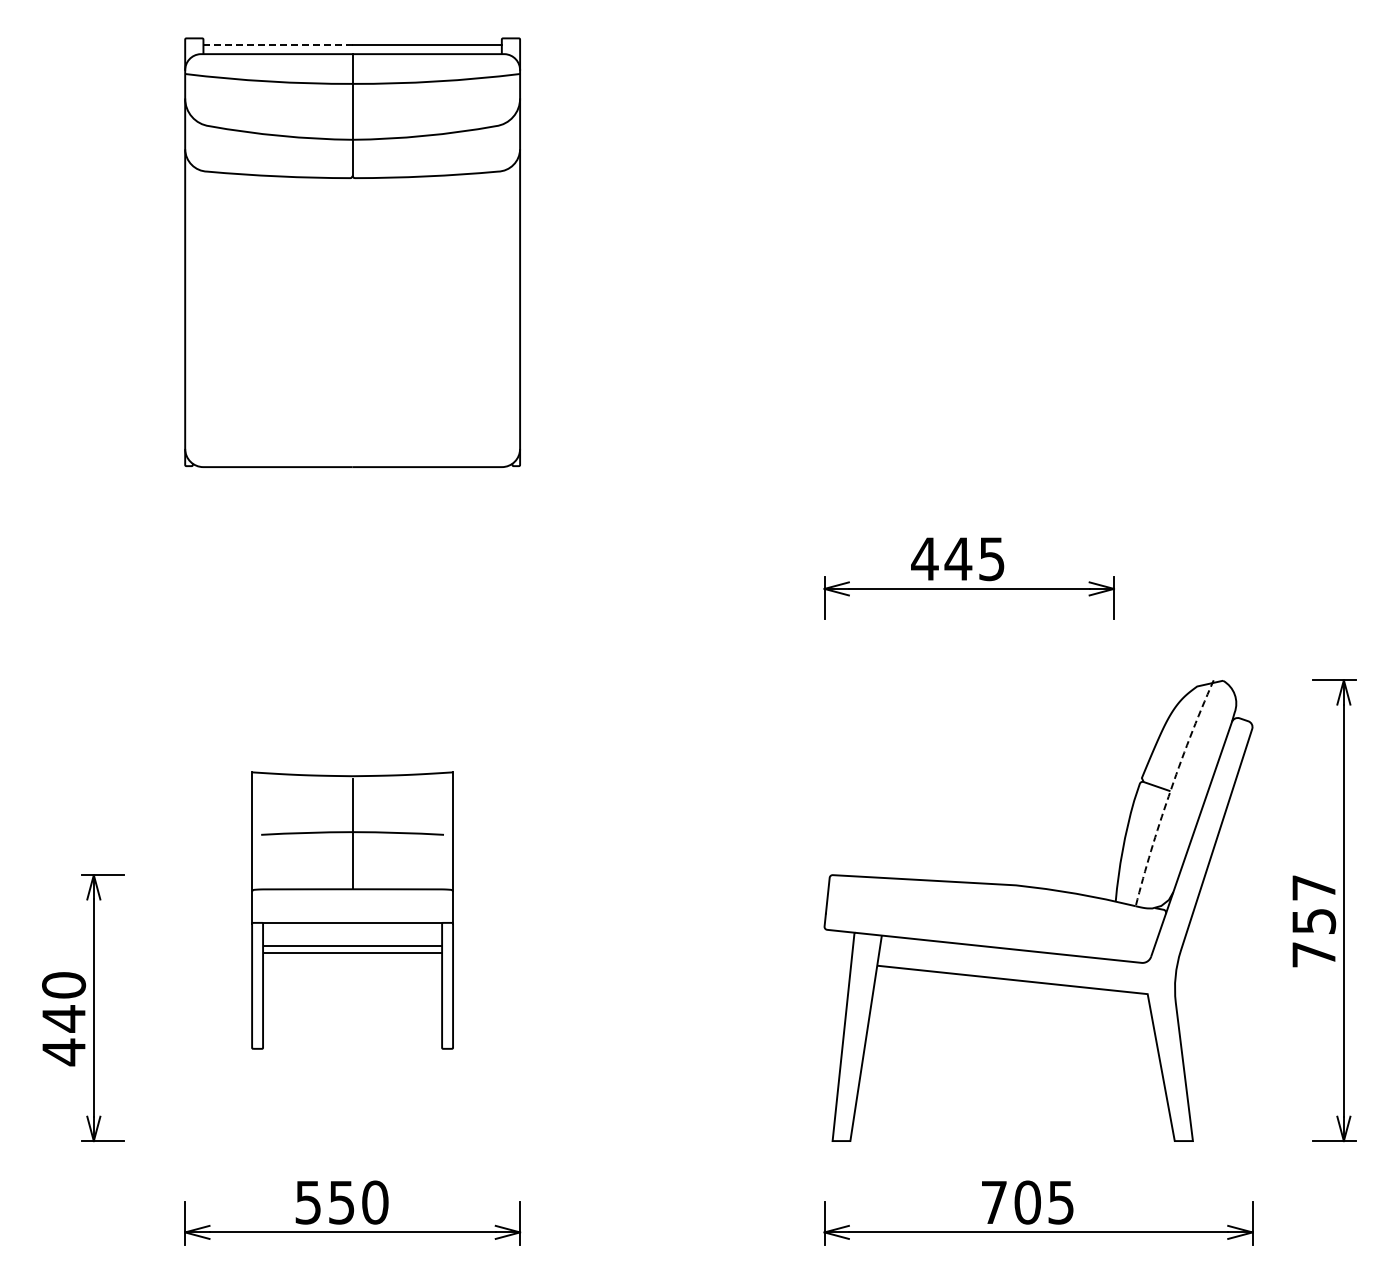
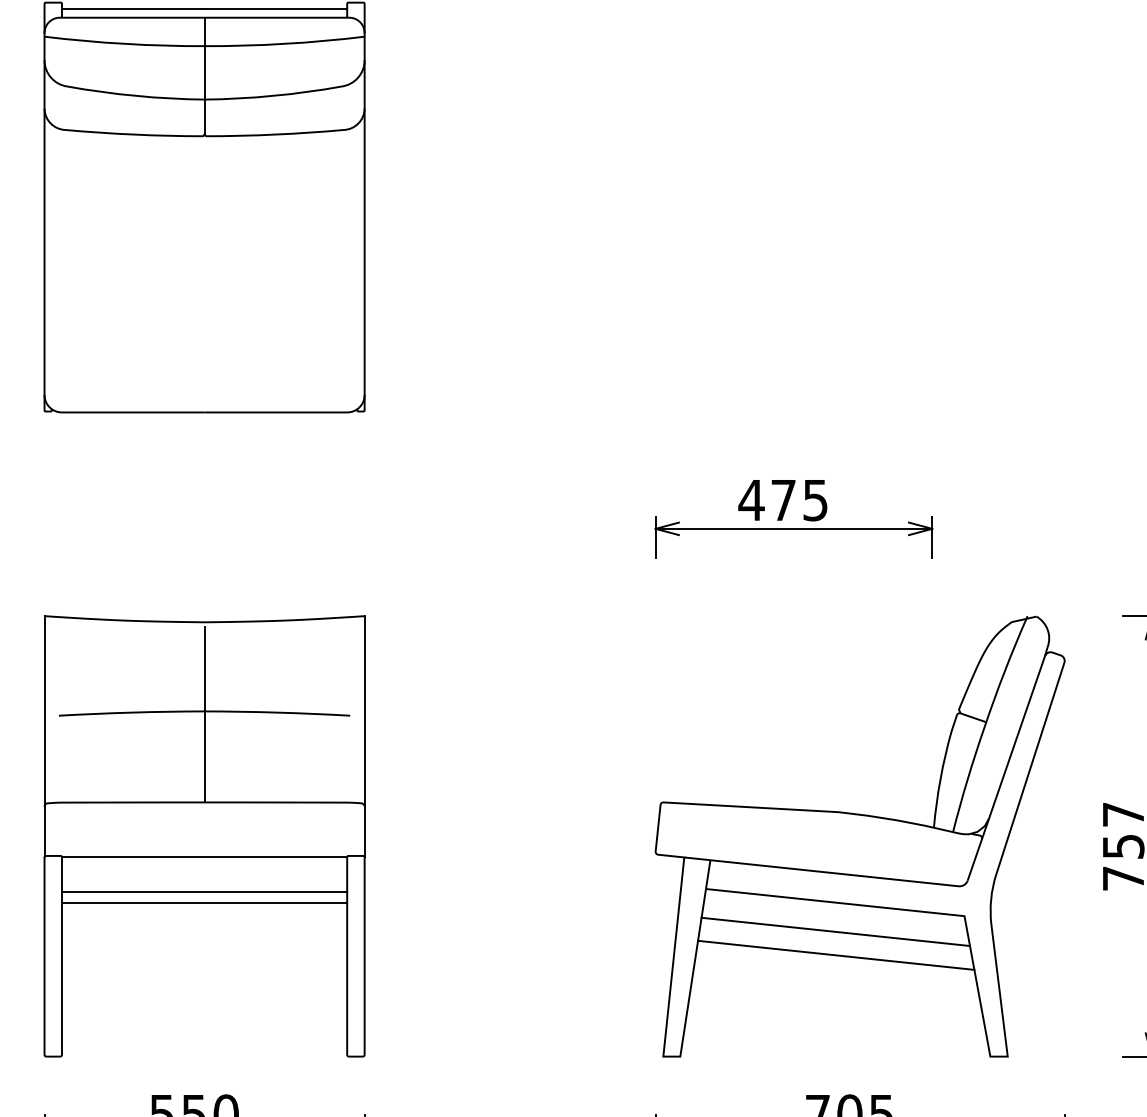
line: (278, 44) -> (133, 8), dashed -> solid
text: (958, 558) -> (783, 499), 445 -> 475
line: (1170, 791) -> (986, 722), dashed -> solid
part: (352, 910) -> (204, 836), size x1.67
line: (1012, 1010) -> (835, 931), added
line: (1013, 1034) -> (836, 954), added

